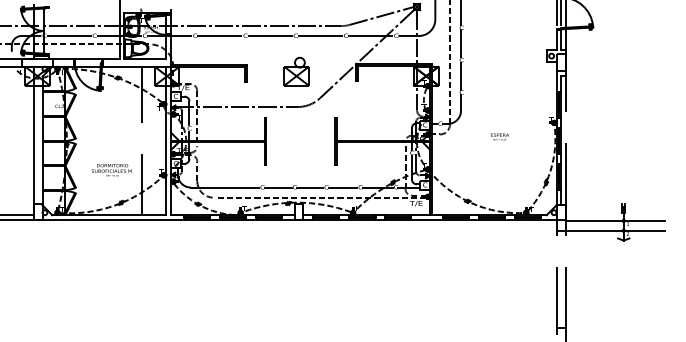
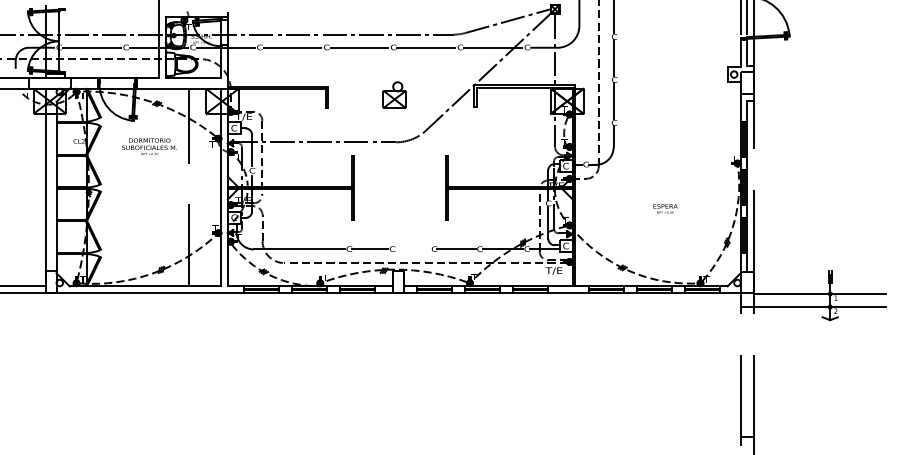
part: (296, 71) -> (394, 95), size x0.7
text: (499, 136) -> (664, 208), moved
text: (111, 170) -> (148, 146), moved
line: (310, 187) -> (413, 249), removed

